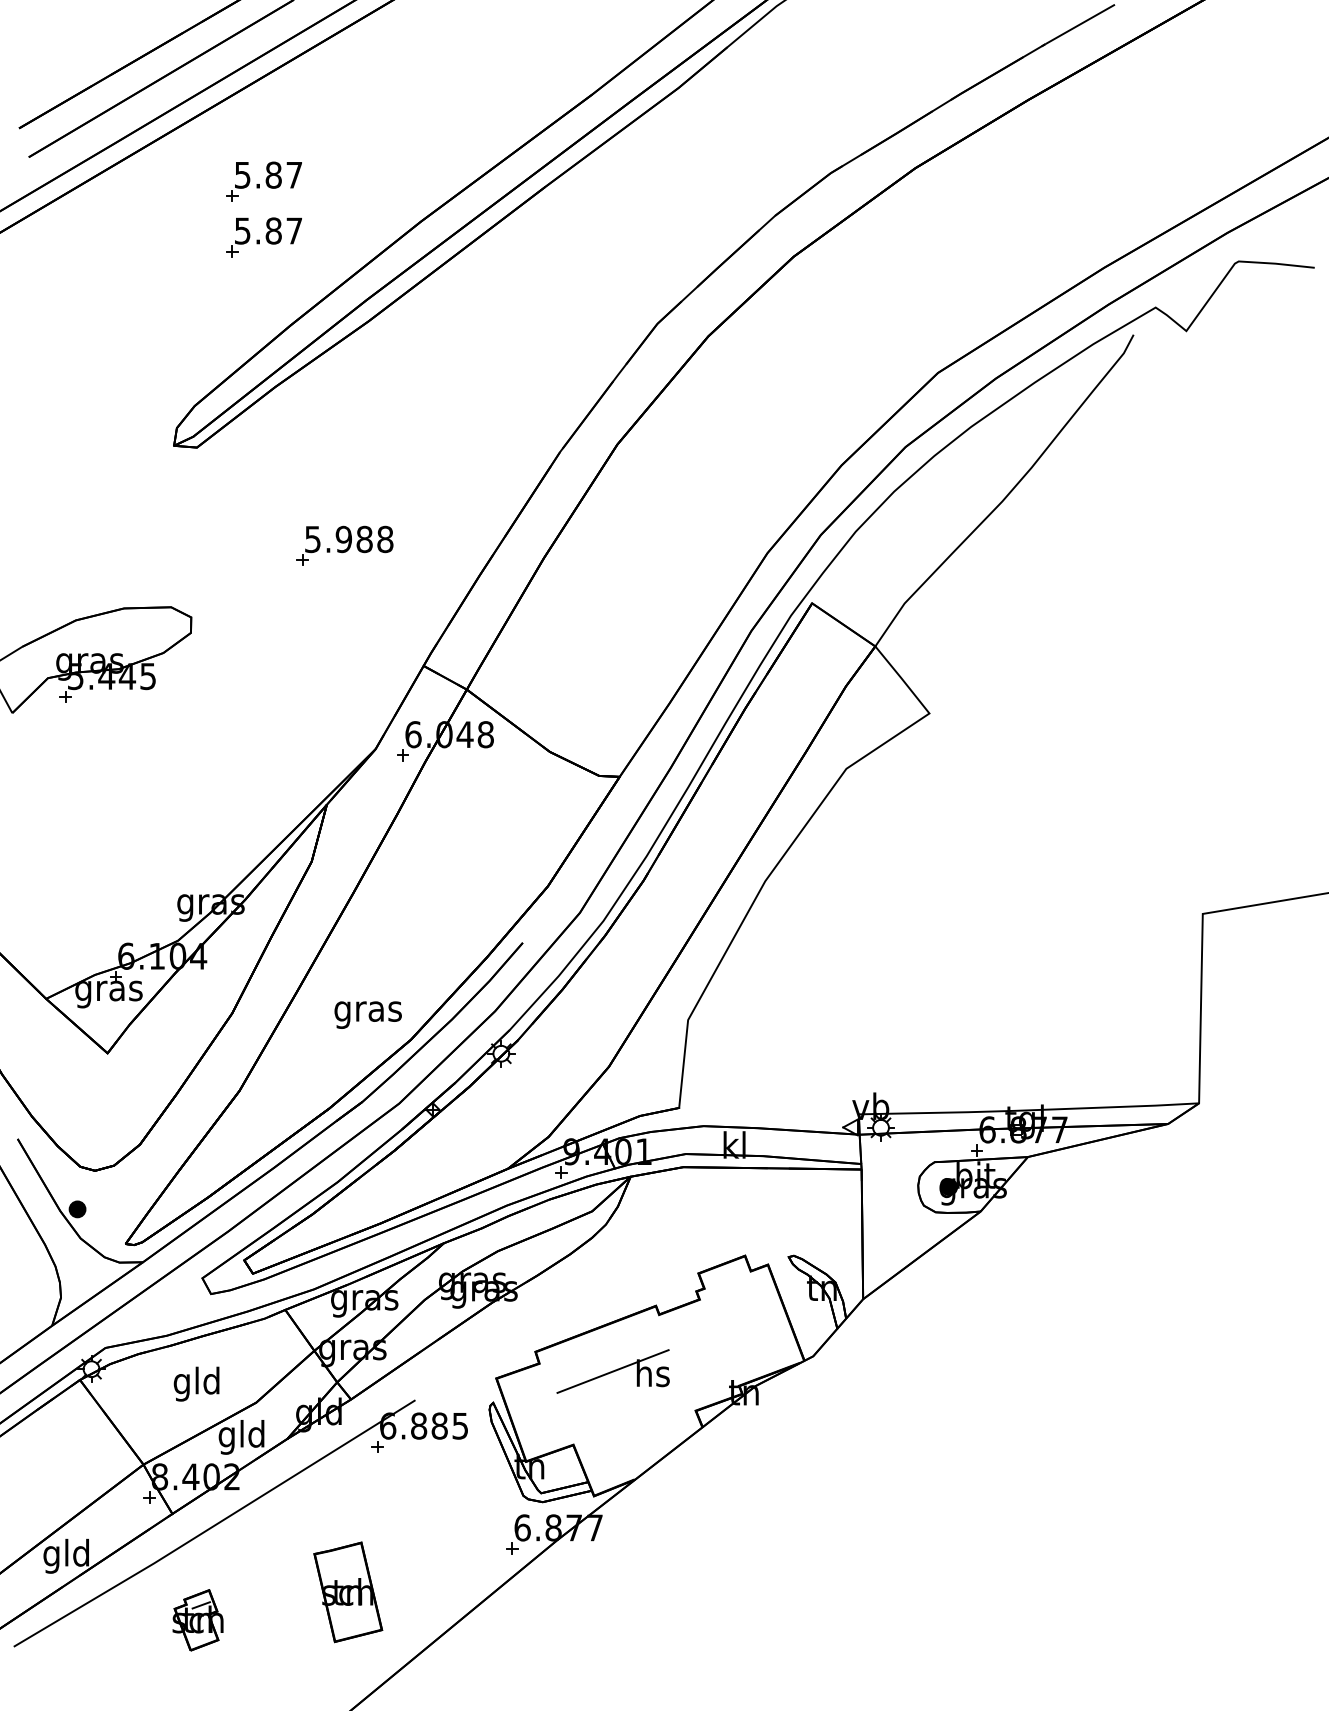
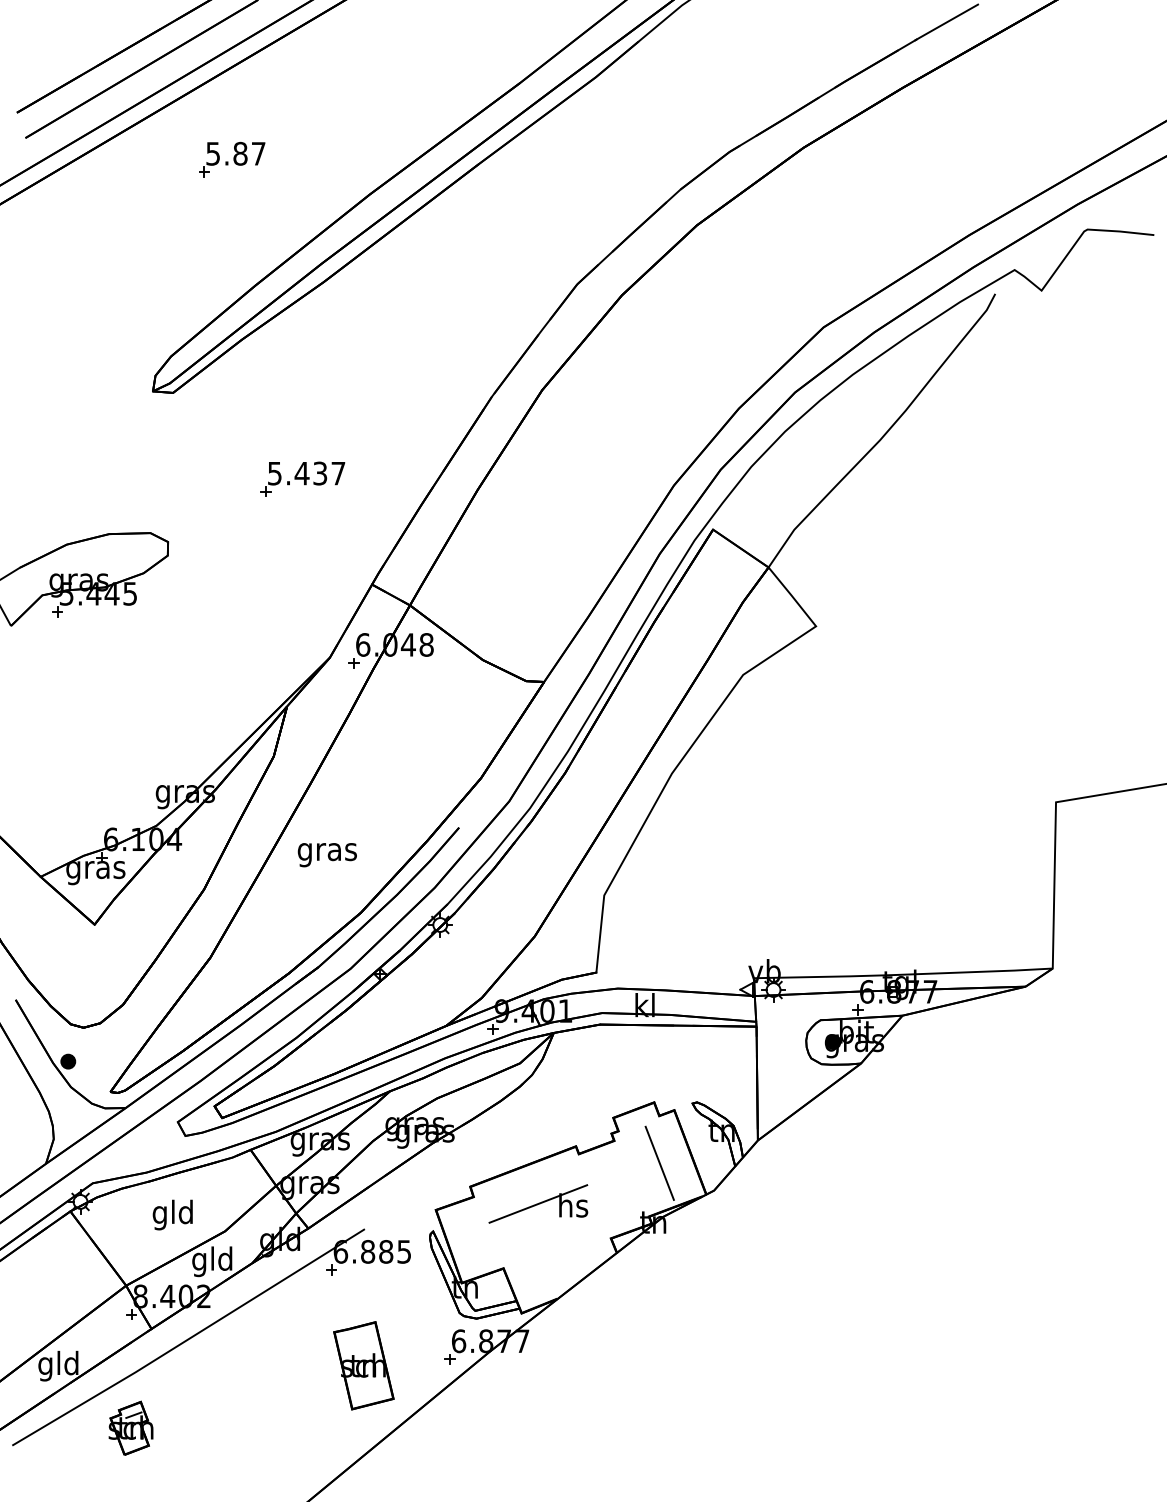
part: (264, 237) -> (232, 208), removed
text: (363, 539) -> (319, 473), 5.988 -> 5.437
text: (367, 1015) -> (326, 855), moved
line: (751, 1324) -> (659, 1162), added
part: (347, 1591) -> (363, 1365), moved
part: (197, 1619) -> (130, 1427), moved

